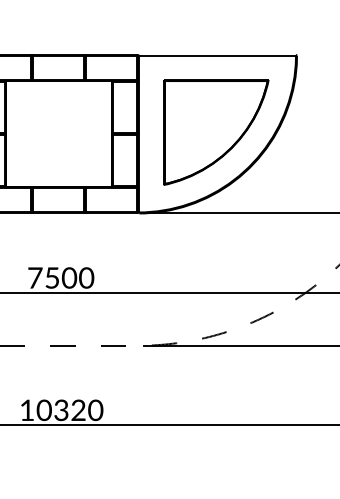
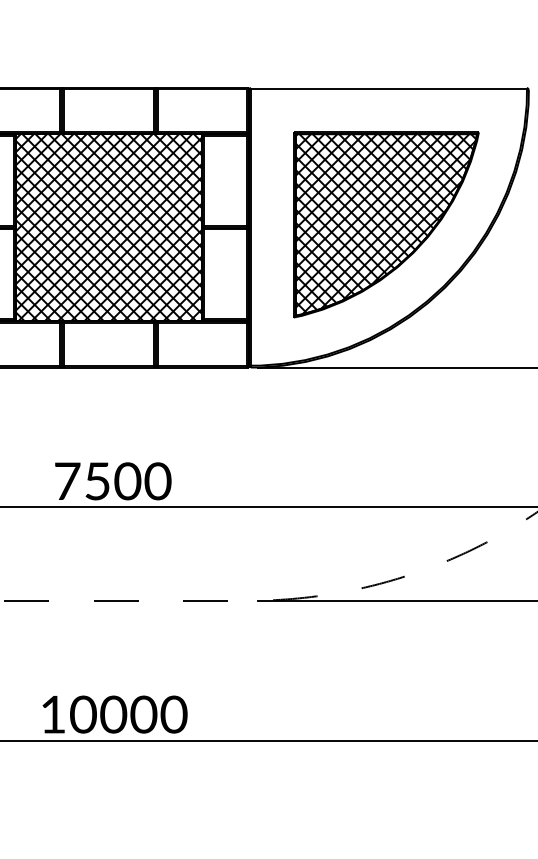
hatch: (215, 132) -> (385, 224), added
hatch: (58, 133) -> (108, 226), added
text: (69, 410) -> (127, 714), 10320 -> 10000

